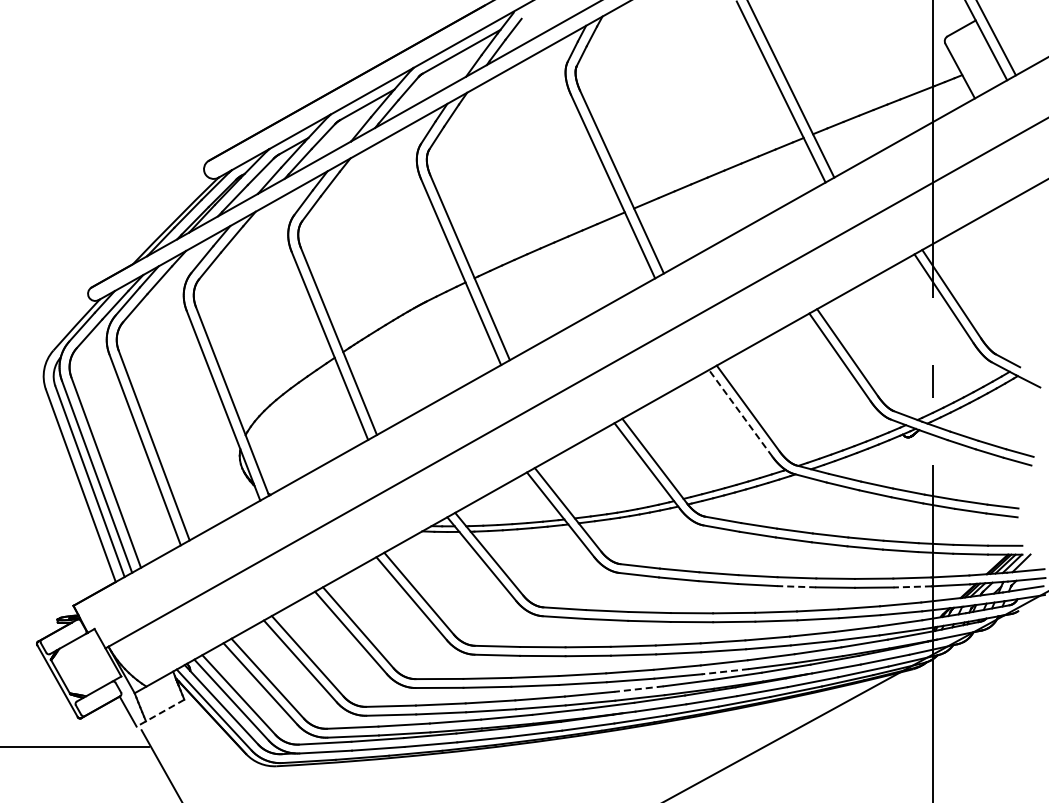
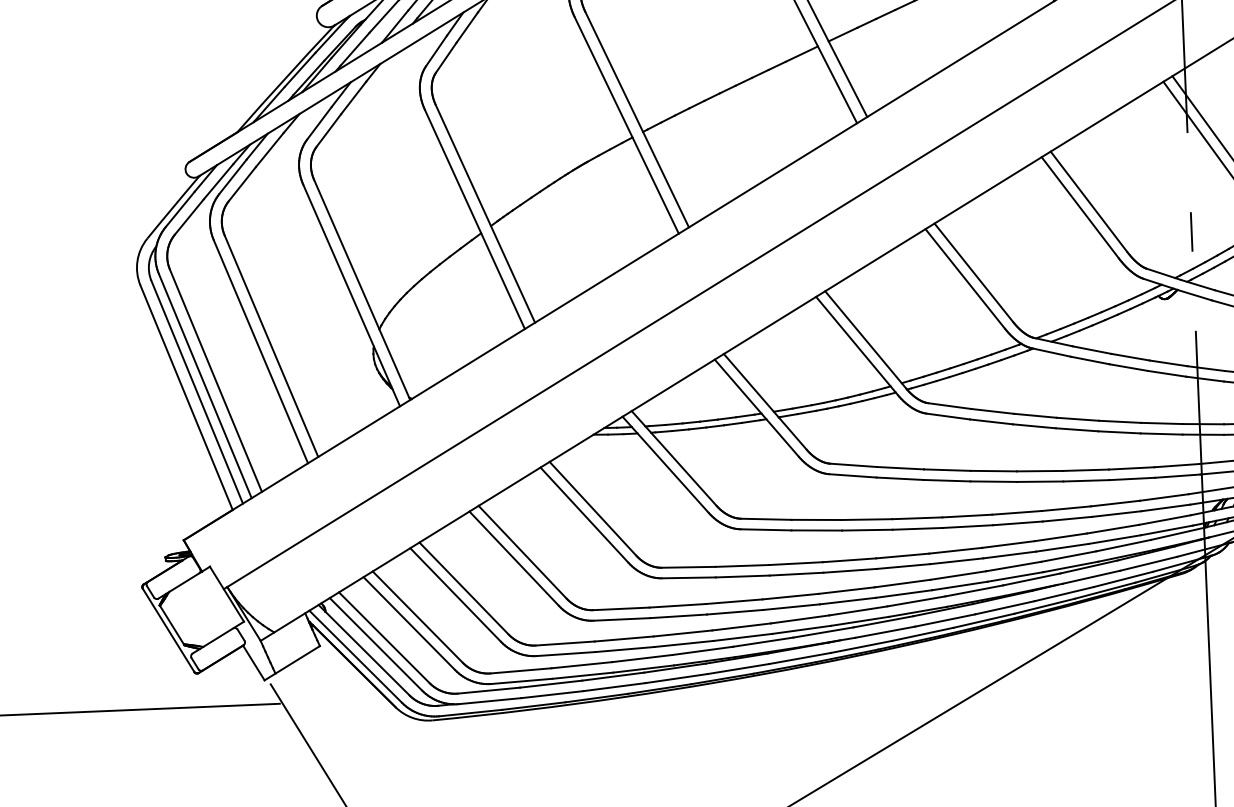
line: (740, 413) -> (964, 279), dashed -> solid
line: (796, 586) -> (1039, 481), dashed -> solid
line: (912, 586) -> (1177, 475), dashed -> solid
line: (725, 671) -> (960, 585), dashed -> solid
line: (638, 689) -> (857, 611), dashed -> solid
line: (160, 713) -> (292, 663), dashed -> solid

